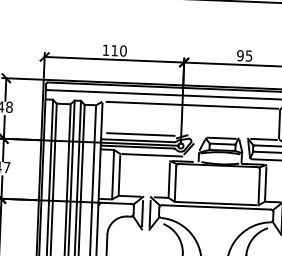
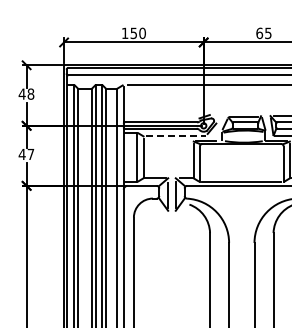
text: (114, 50) -> (133, 33), 110 -> 150
text: (240, 55) -> (259, 33), 95 -> 65
line: (141, 134) -> (163, 116), removed
line: (152, 155) -> (175, 136), solid -> dashed

